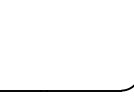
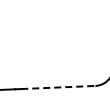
line: (84, 90) -> (58, 87), solid -> dashed

